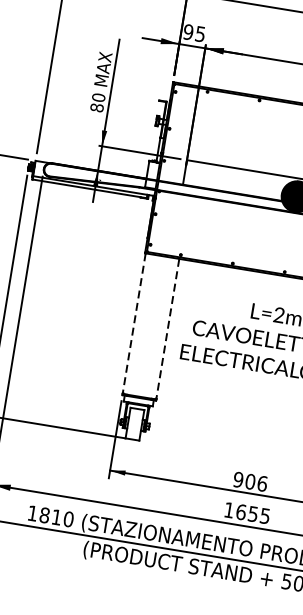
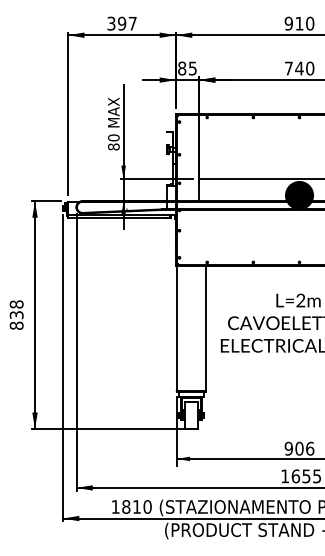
text: (188, 32) -> (182, 68), 95 -> 85
line: (134, 323) -> (176, 328), dashed -> solid
line: (167, 329) -> (206, 328), dashed -> solid

